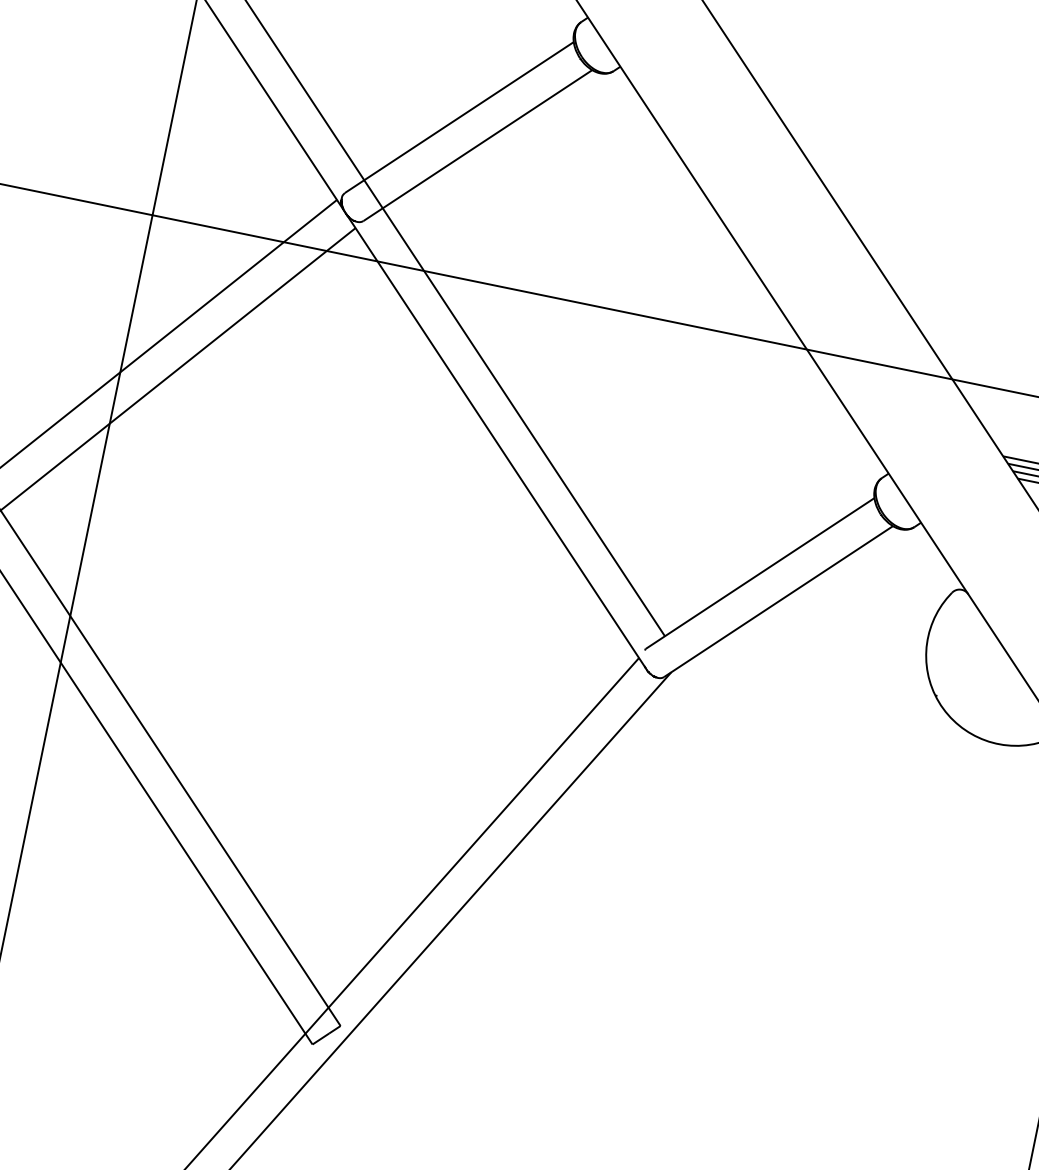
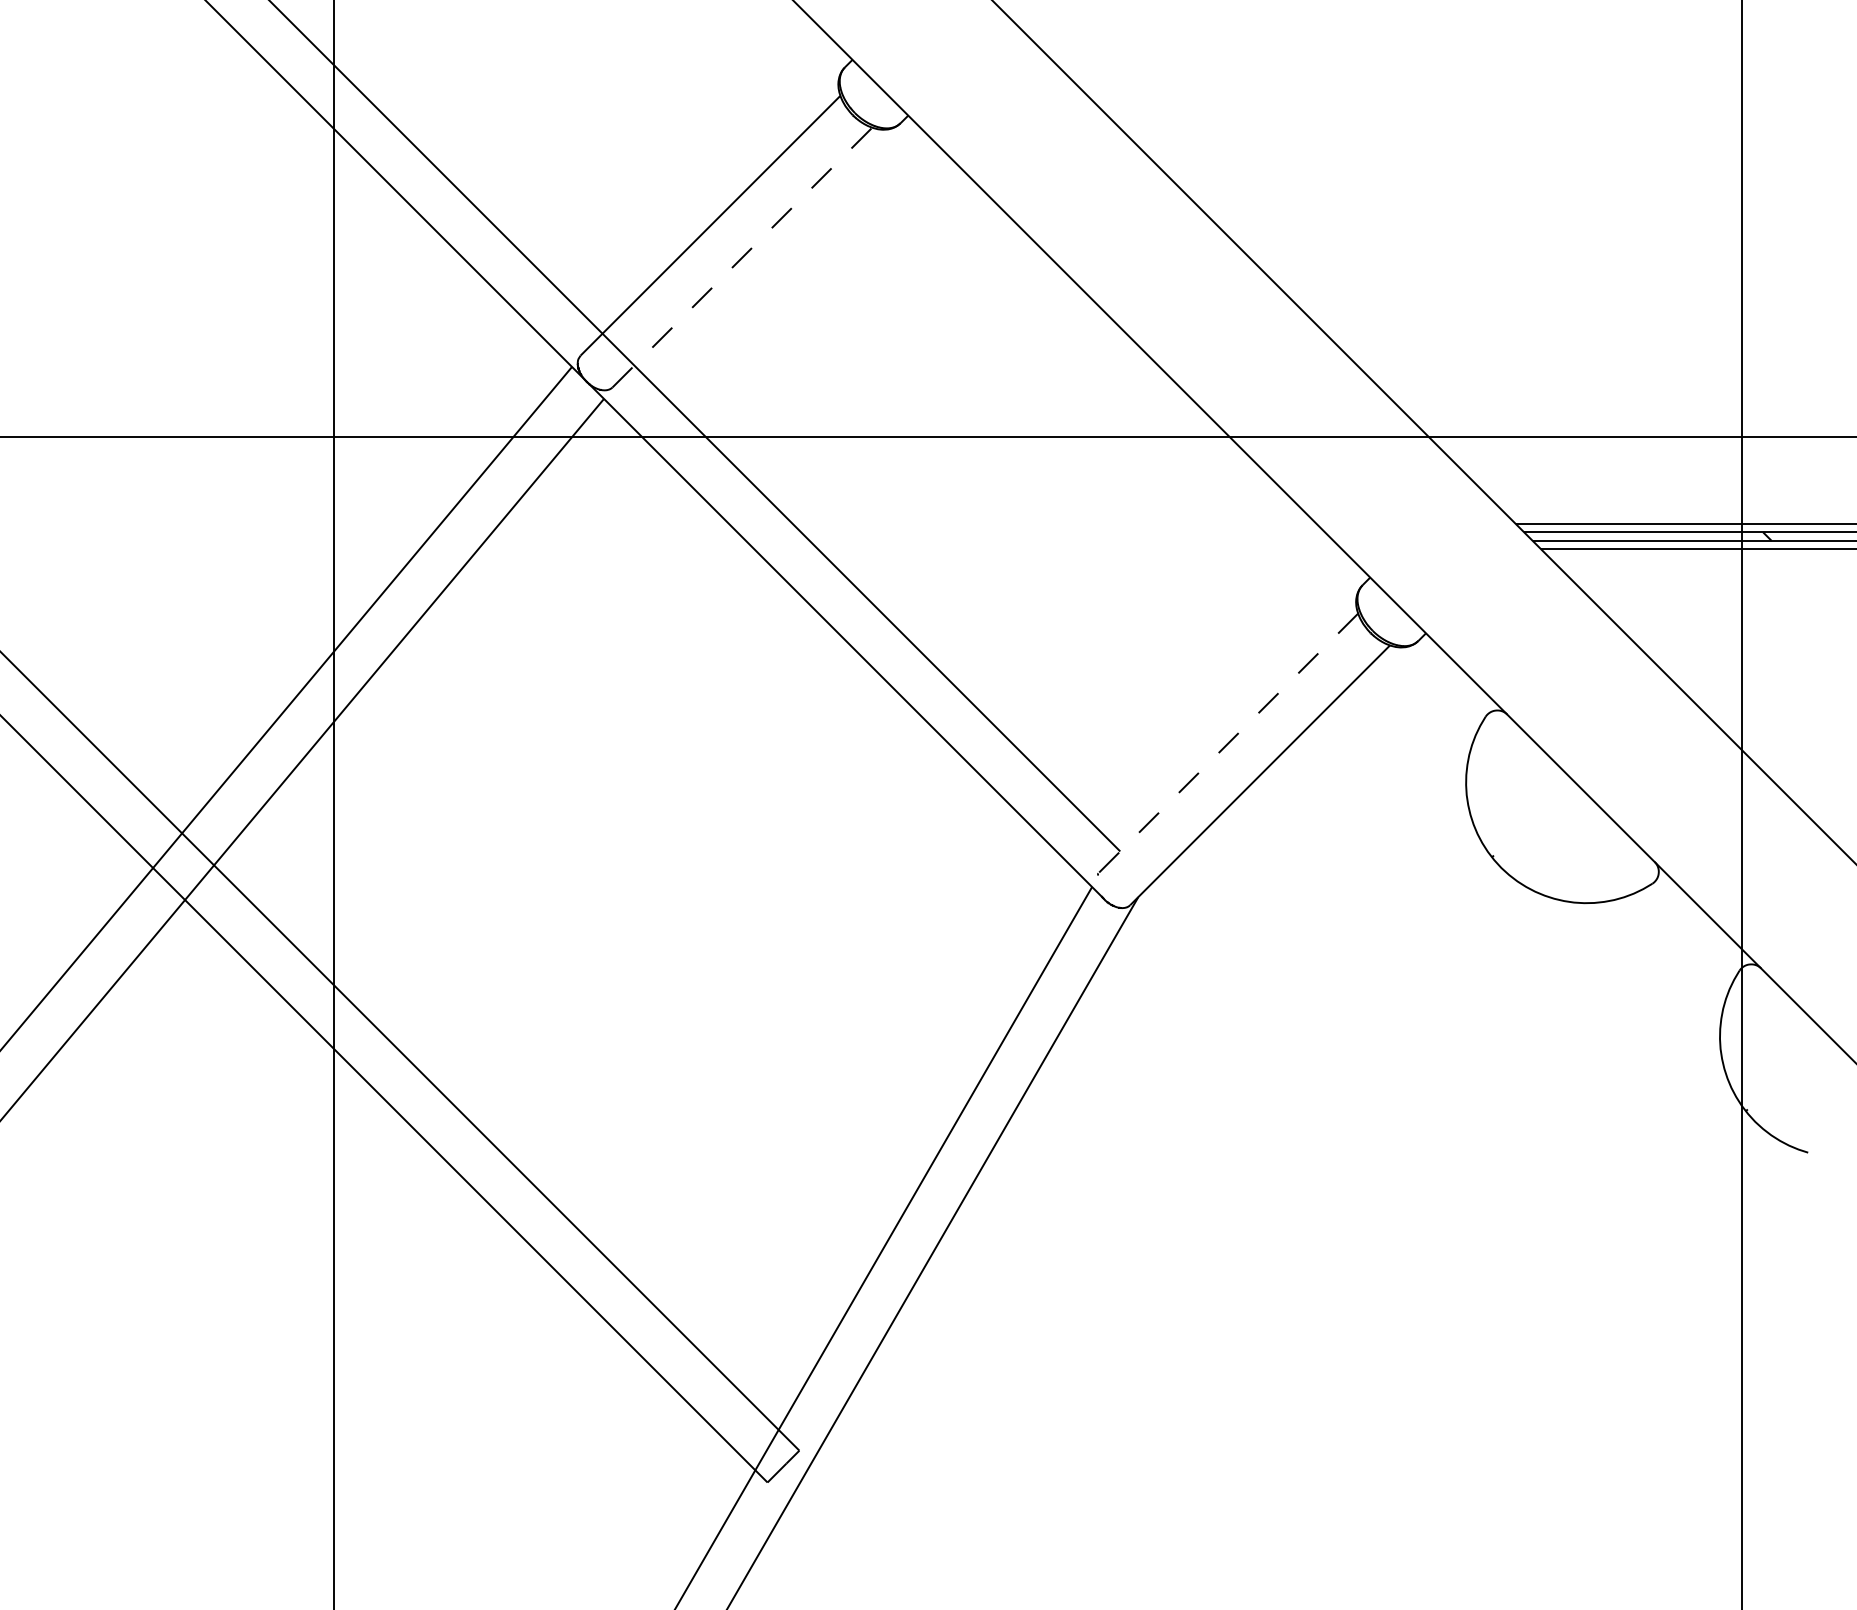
line: (477, 145) -> (742, 257), solid -> dashed
line: (760, 573) -> (1228, 743), solid -> dashed

